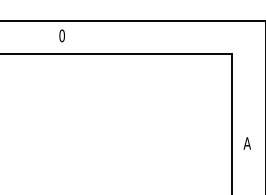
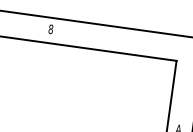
text: (61, 35) -> (50, 29), 0 -> 8

